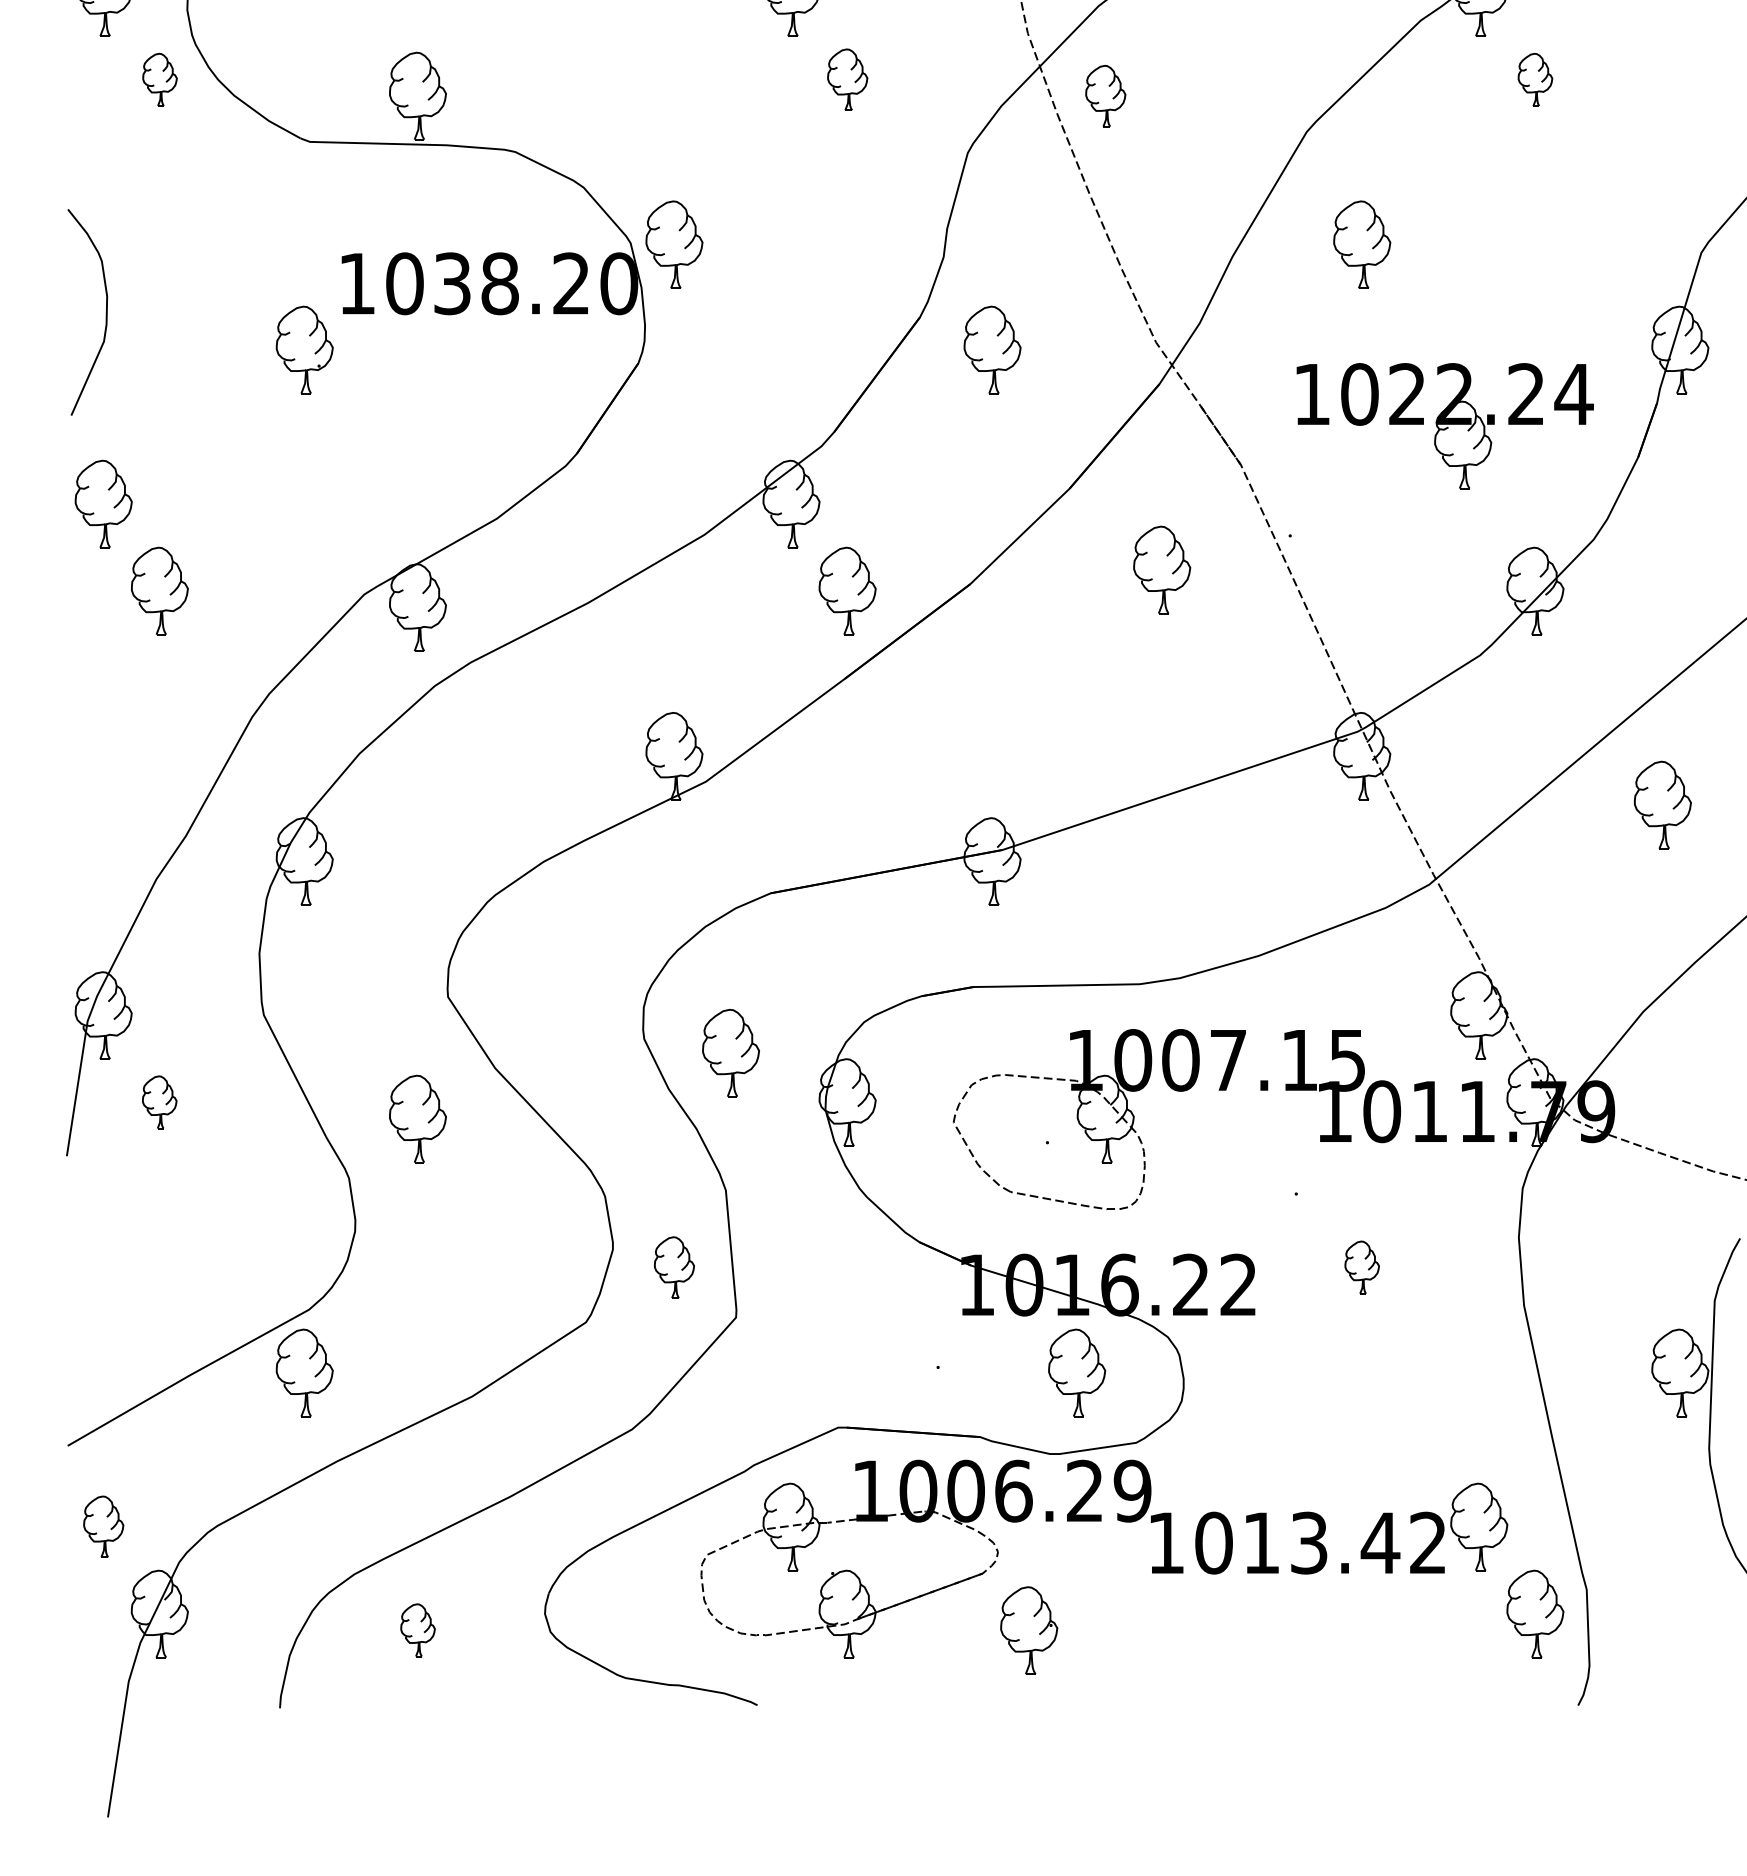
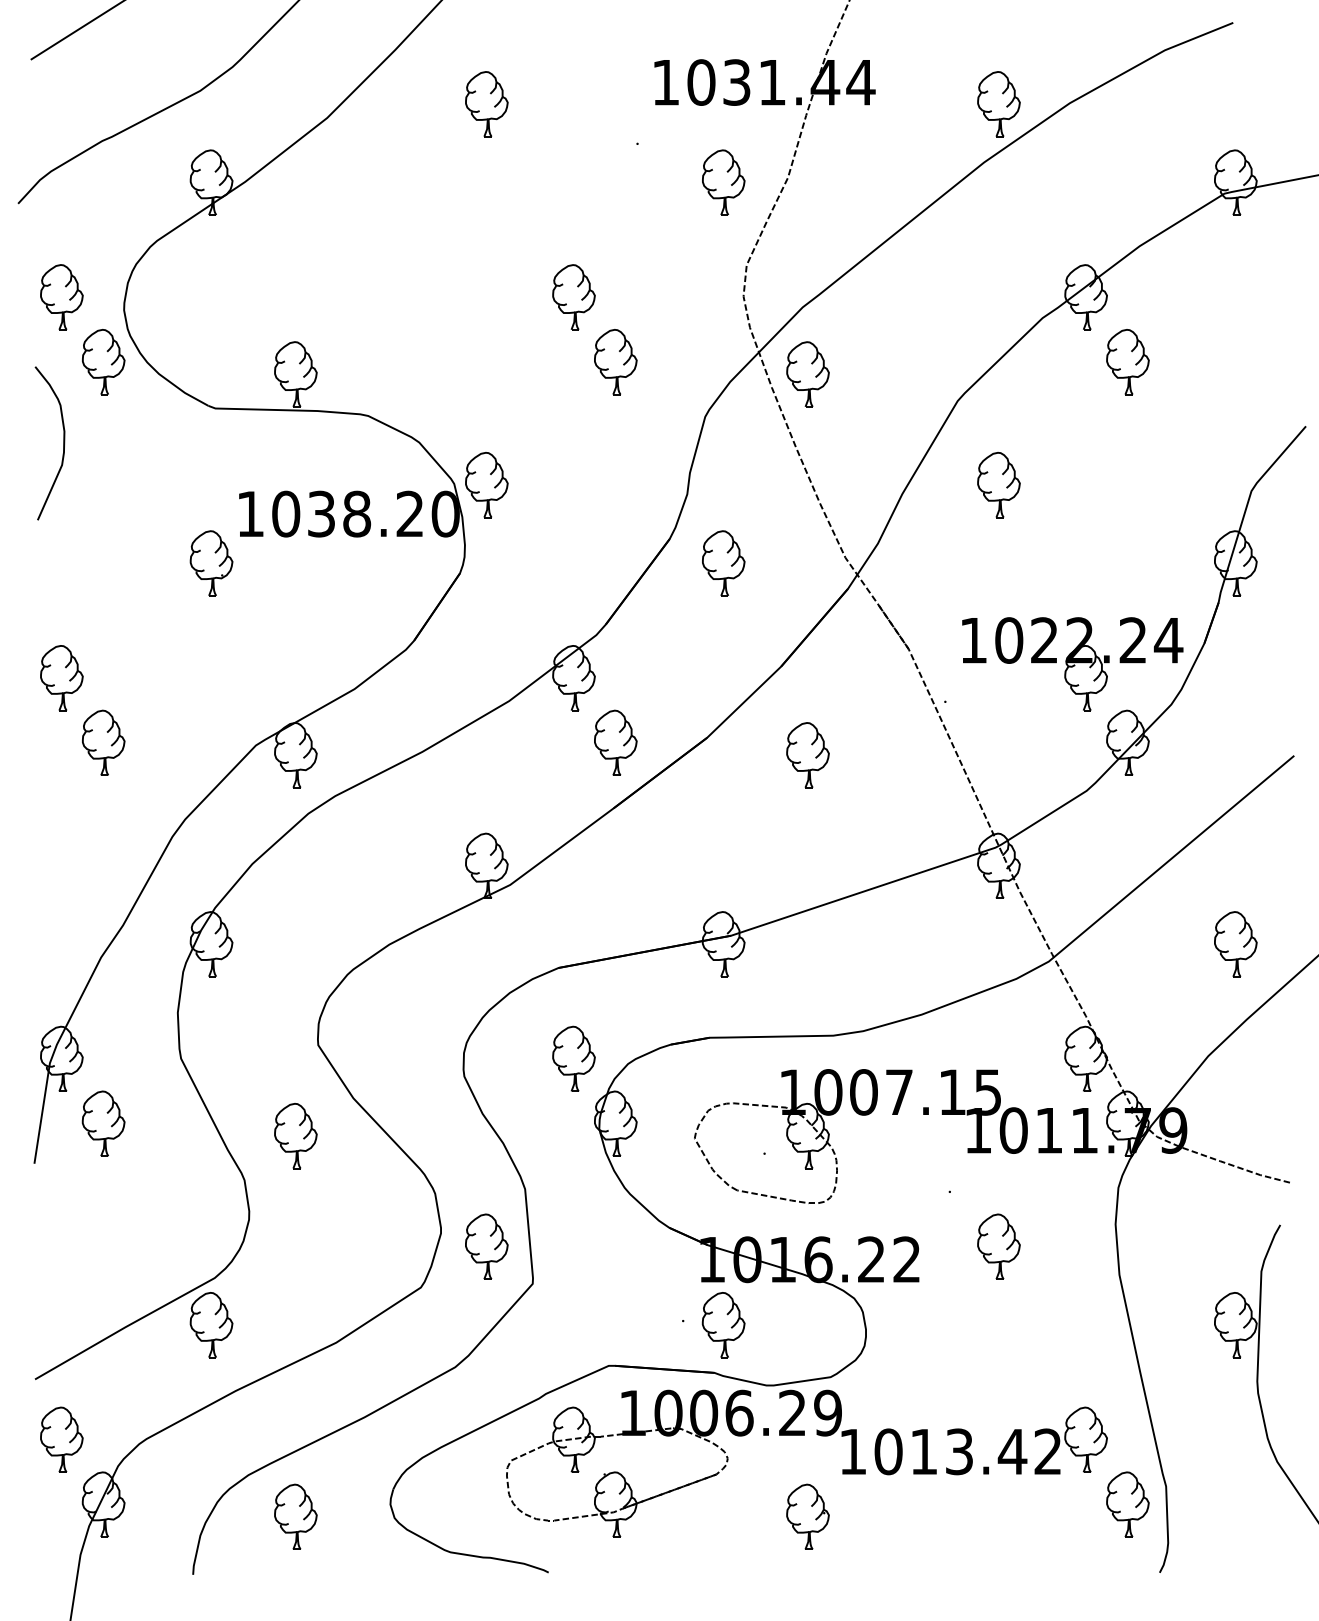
part: (159, 80) -> (103, 362), size x1.67
part: (847, 80) -> (615, 362), size x1.43
part: (1534, 80) -> (1127, 362), size x1.67
part: (1105, 96) -> (807, 374), size x1.43
curve: (105, 312) -> (63, 443), moved
part: (1444, 426) -> (1072, 664), moved
part: (1161, 570) -> (807, 755), moved
part: (1662, 805) -> (1235, 944), moved
part: (730, 1052) -> (573, 1058), moved
part: (159, 1102) -> (103, 1123), size x1.67
part: (673, 1267) -> (486, 1246), size x1.43
part: (1361, 1267) -> (998, 1246), size x1.67
part: (1076, 1373) -> (723, 1325), moved
part: (103, 1526) -> (61, 1439), size x1.43
part: (417, 1629) -> (295, 1516), size x1.67
part: (1028, 1629) -> (807, 1516), moved

